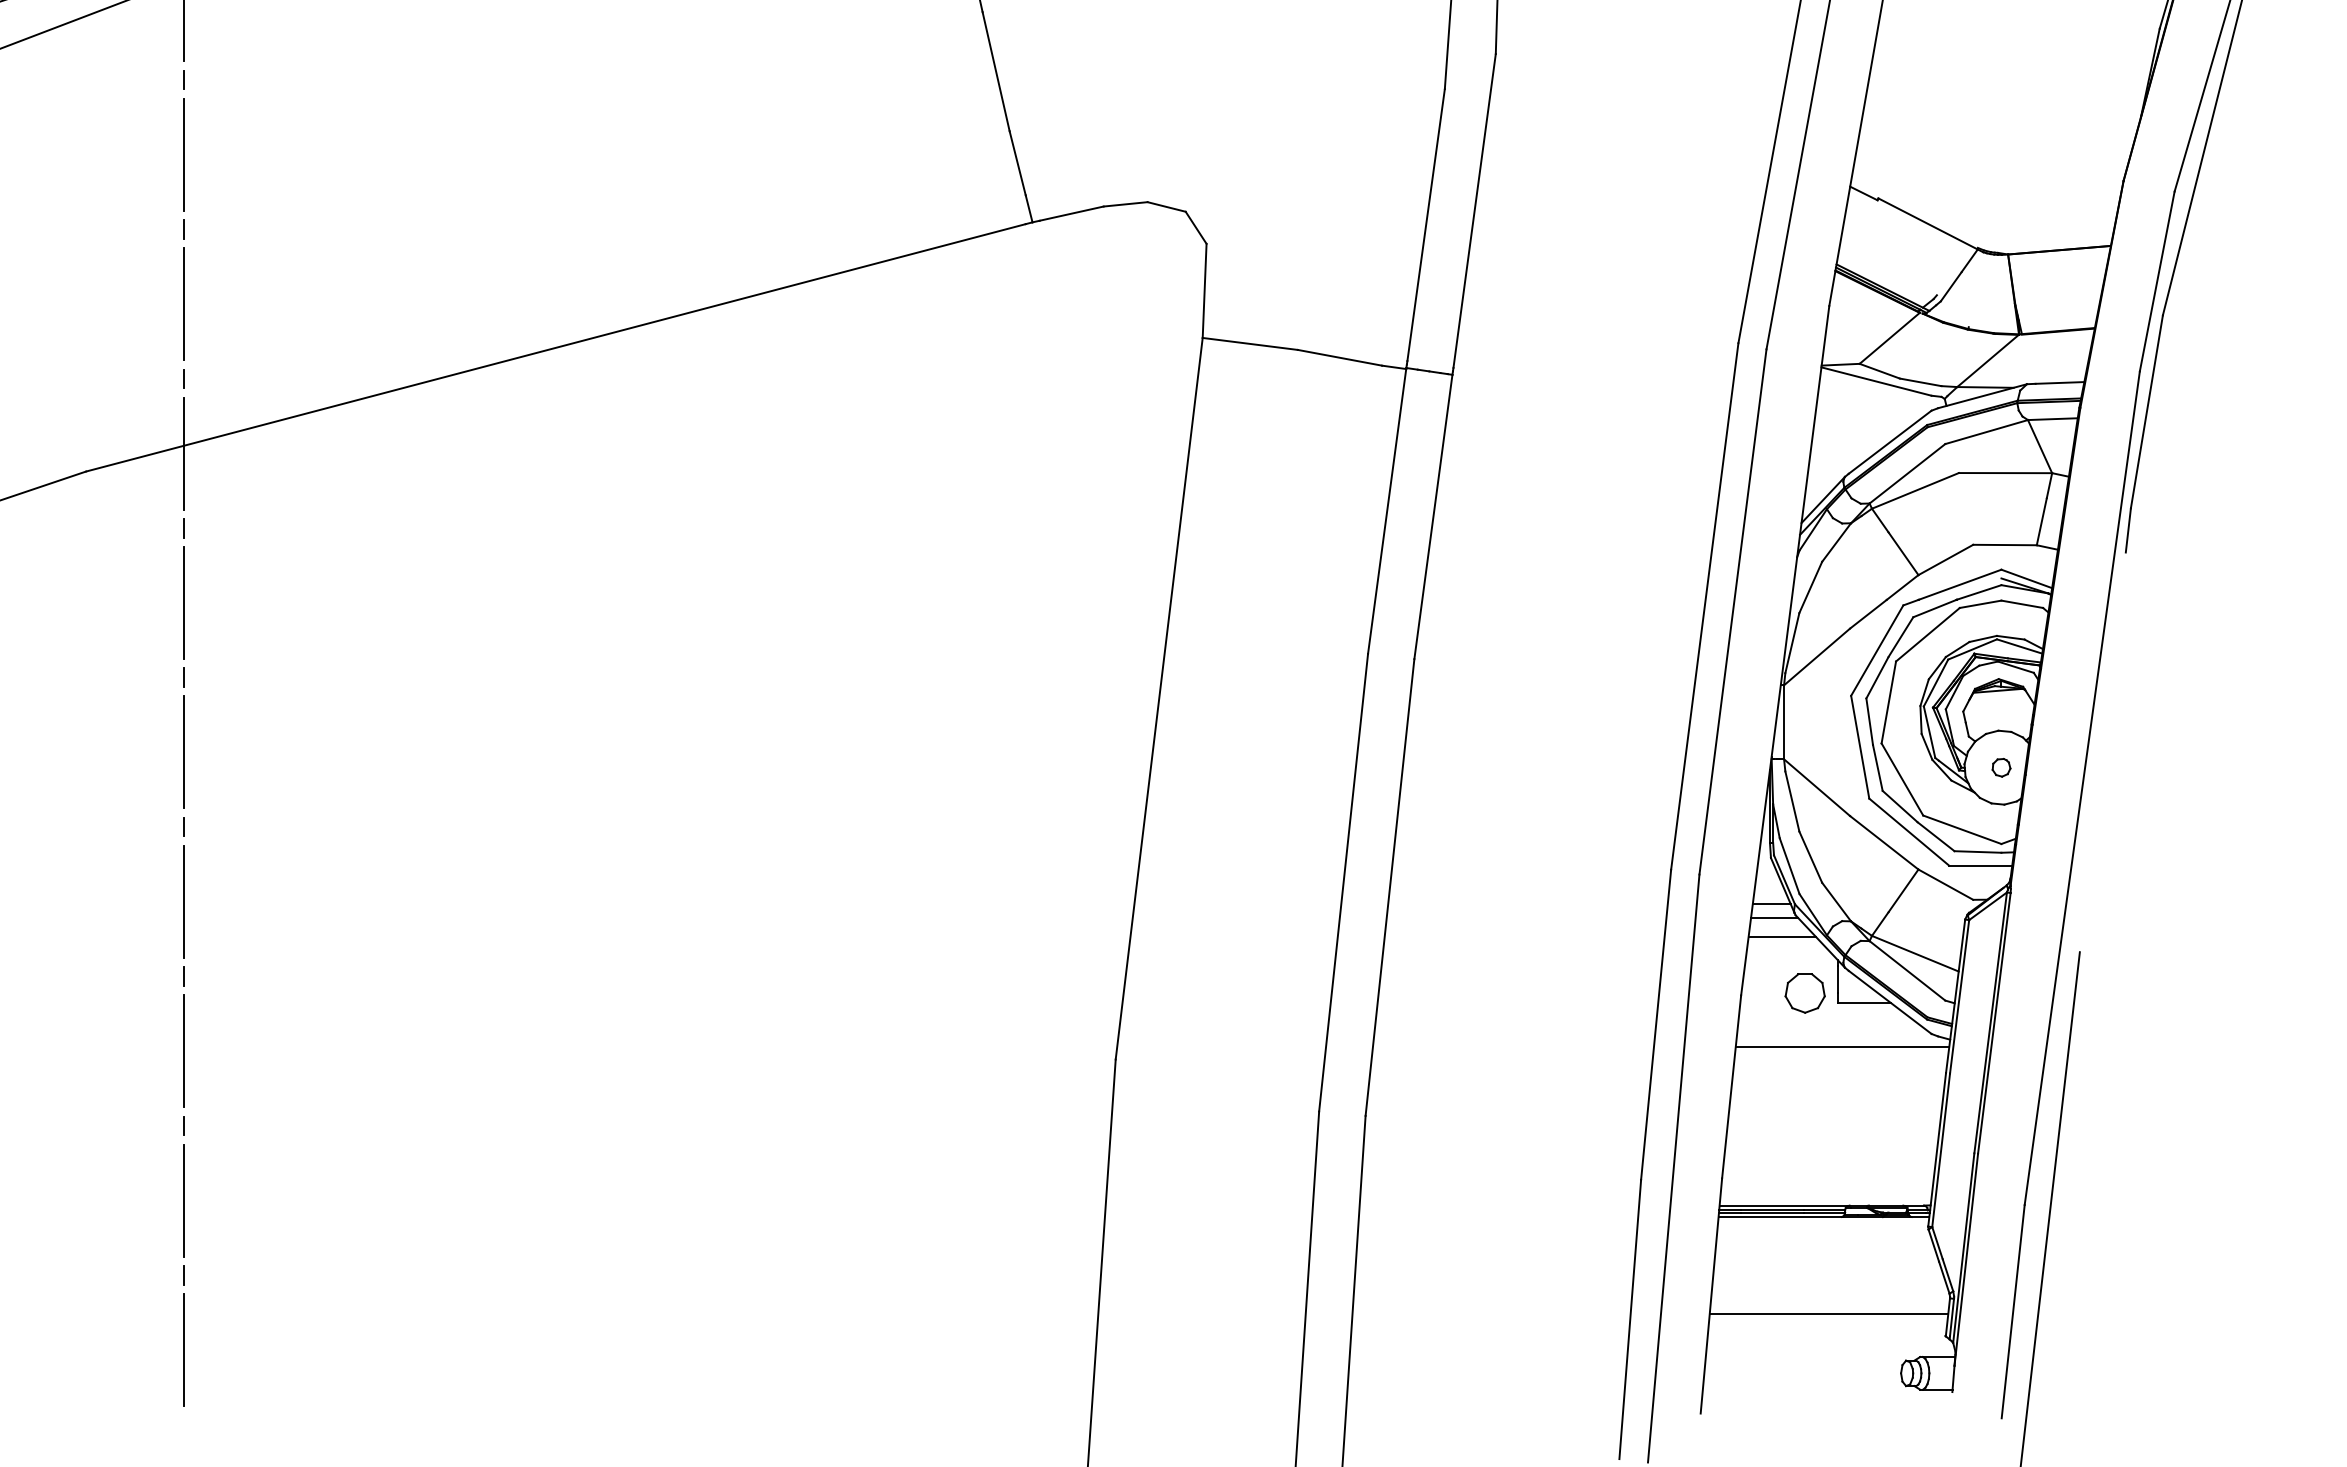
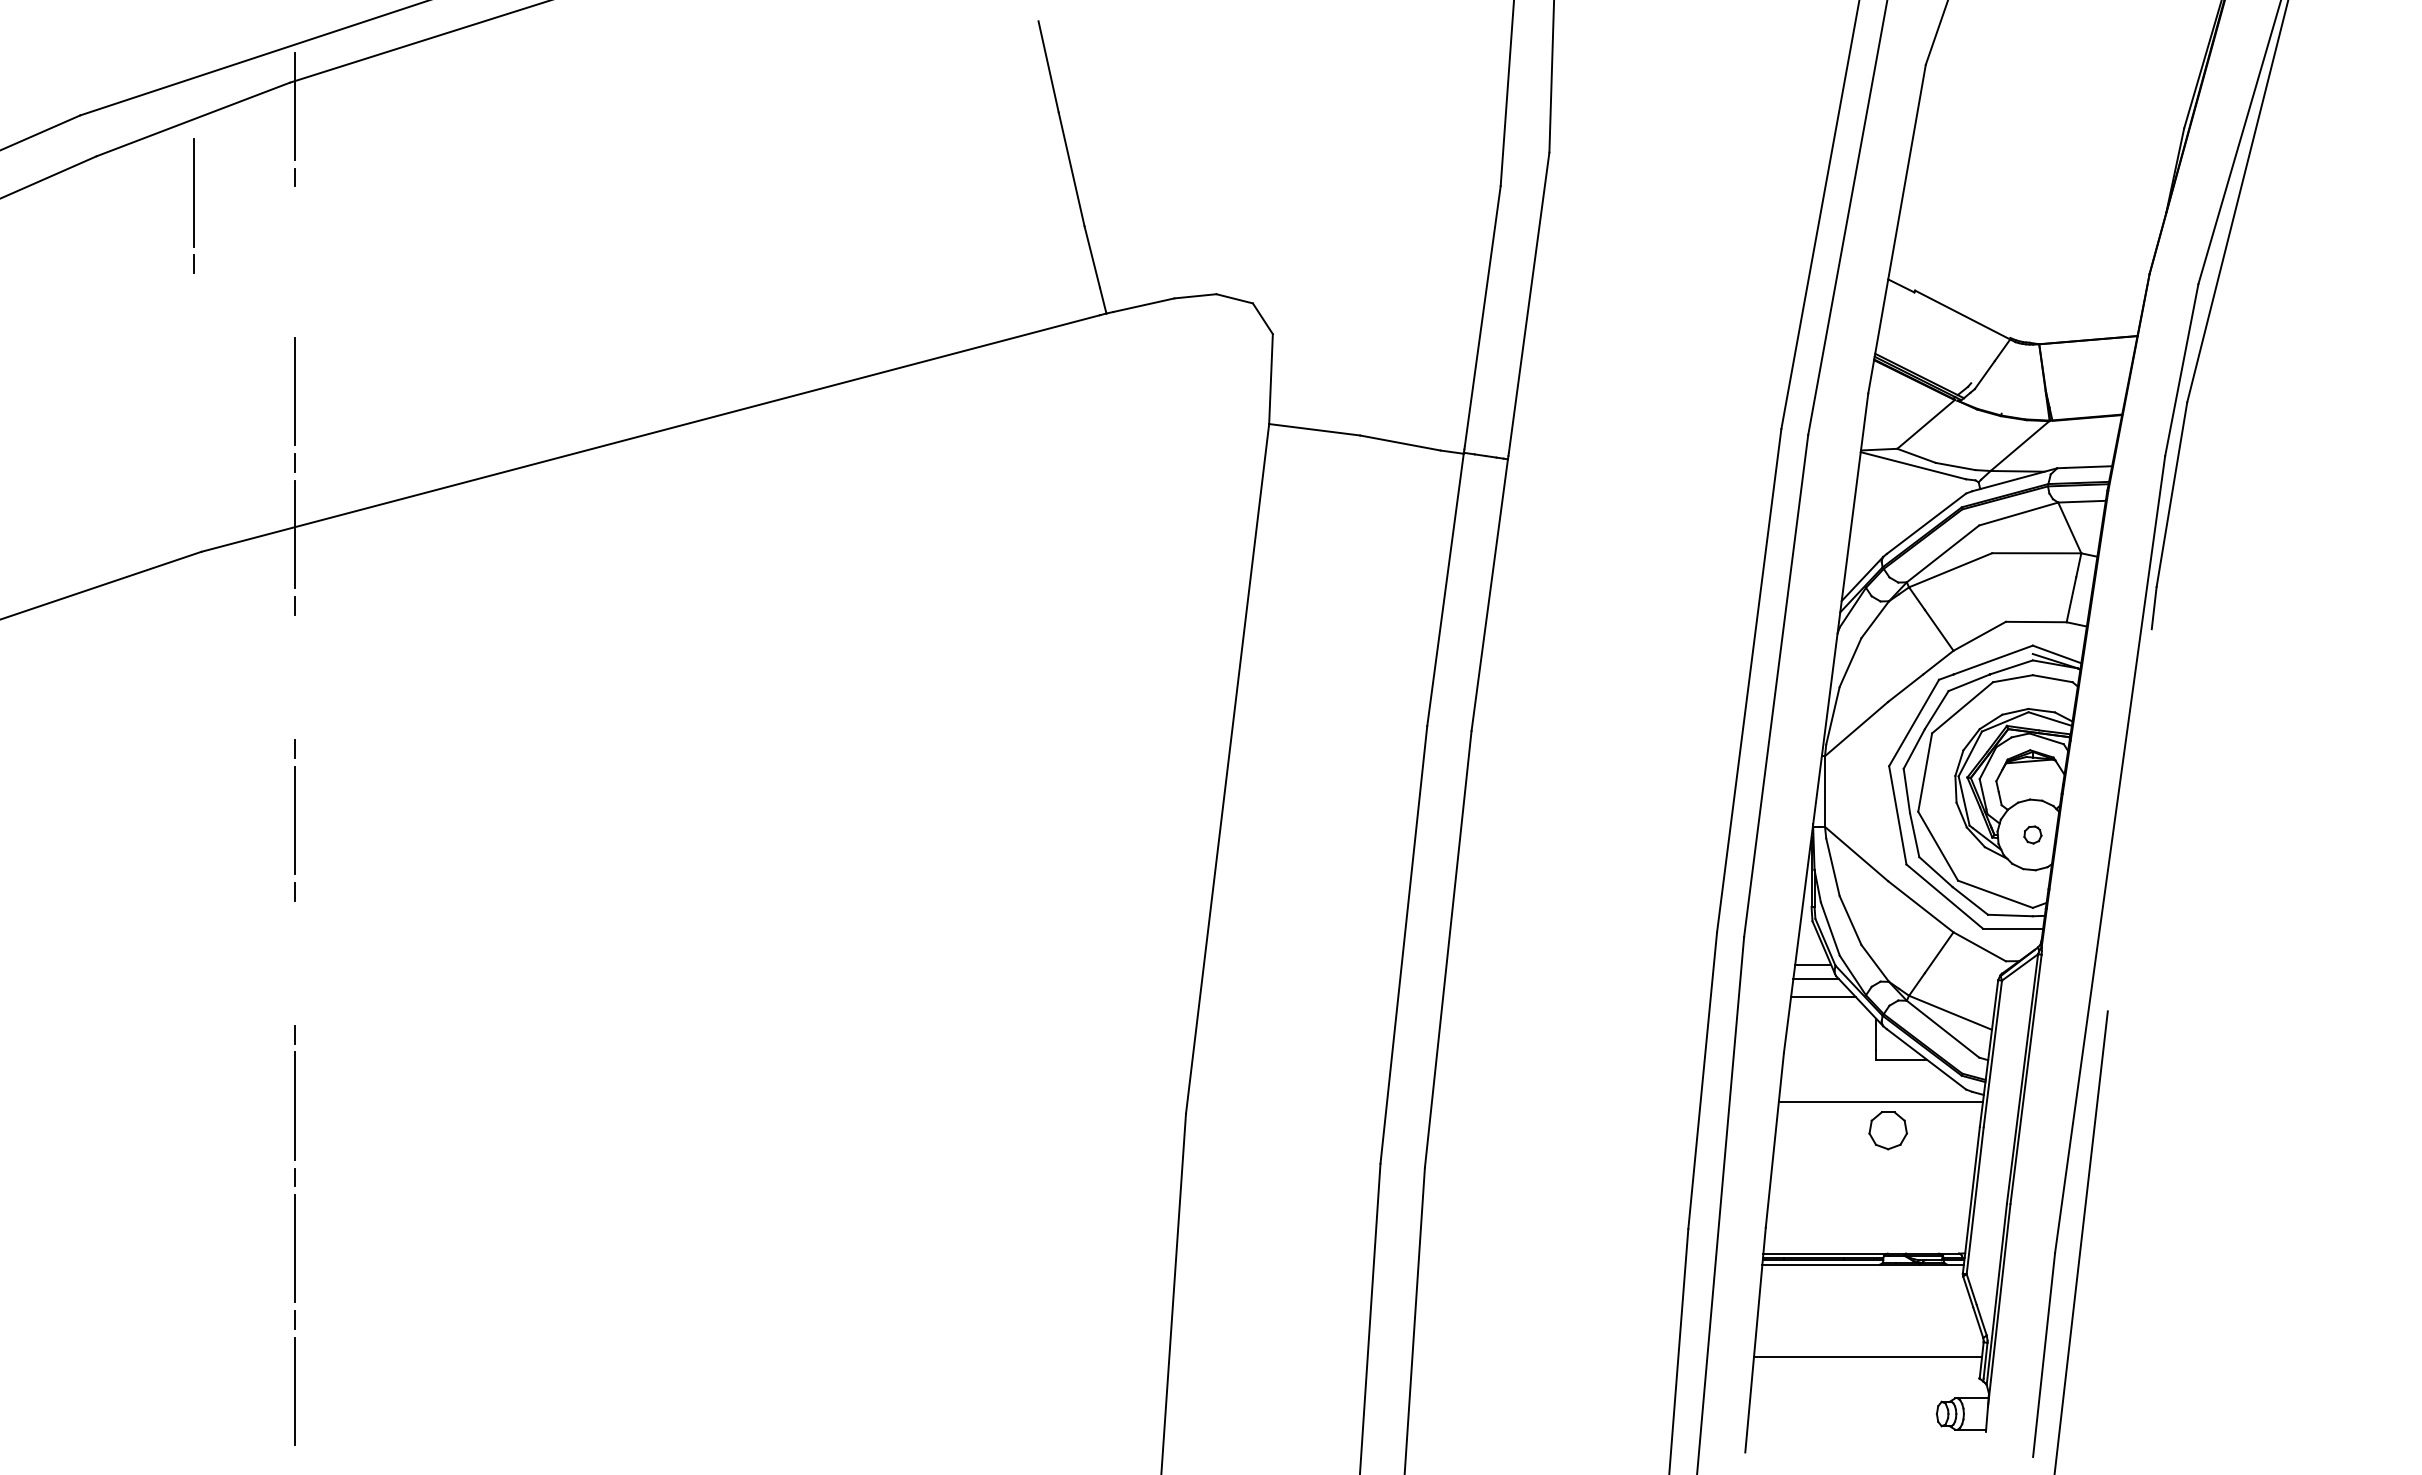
line: (183, 167) -> (193, 205), moved
line: (184, 603) -> (295, 677), removed
line: (183, 902) -> (294, 963), removed
part: (1804, 993) -> (1887, 1130), moved

